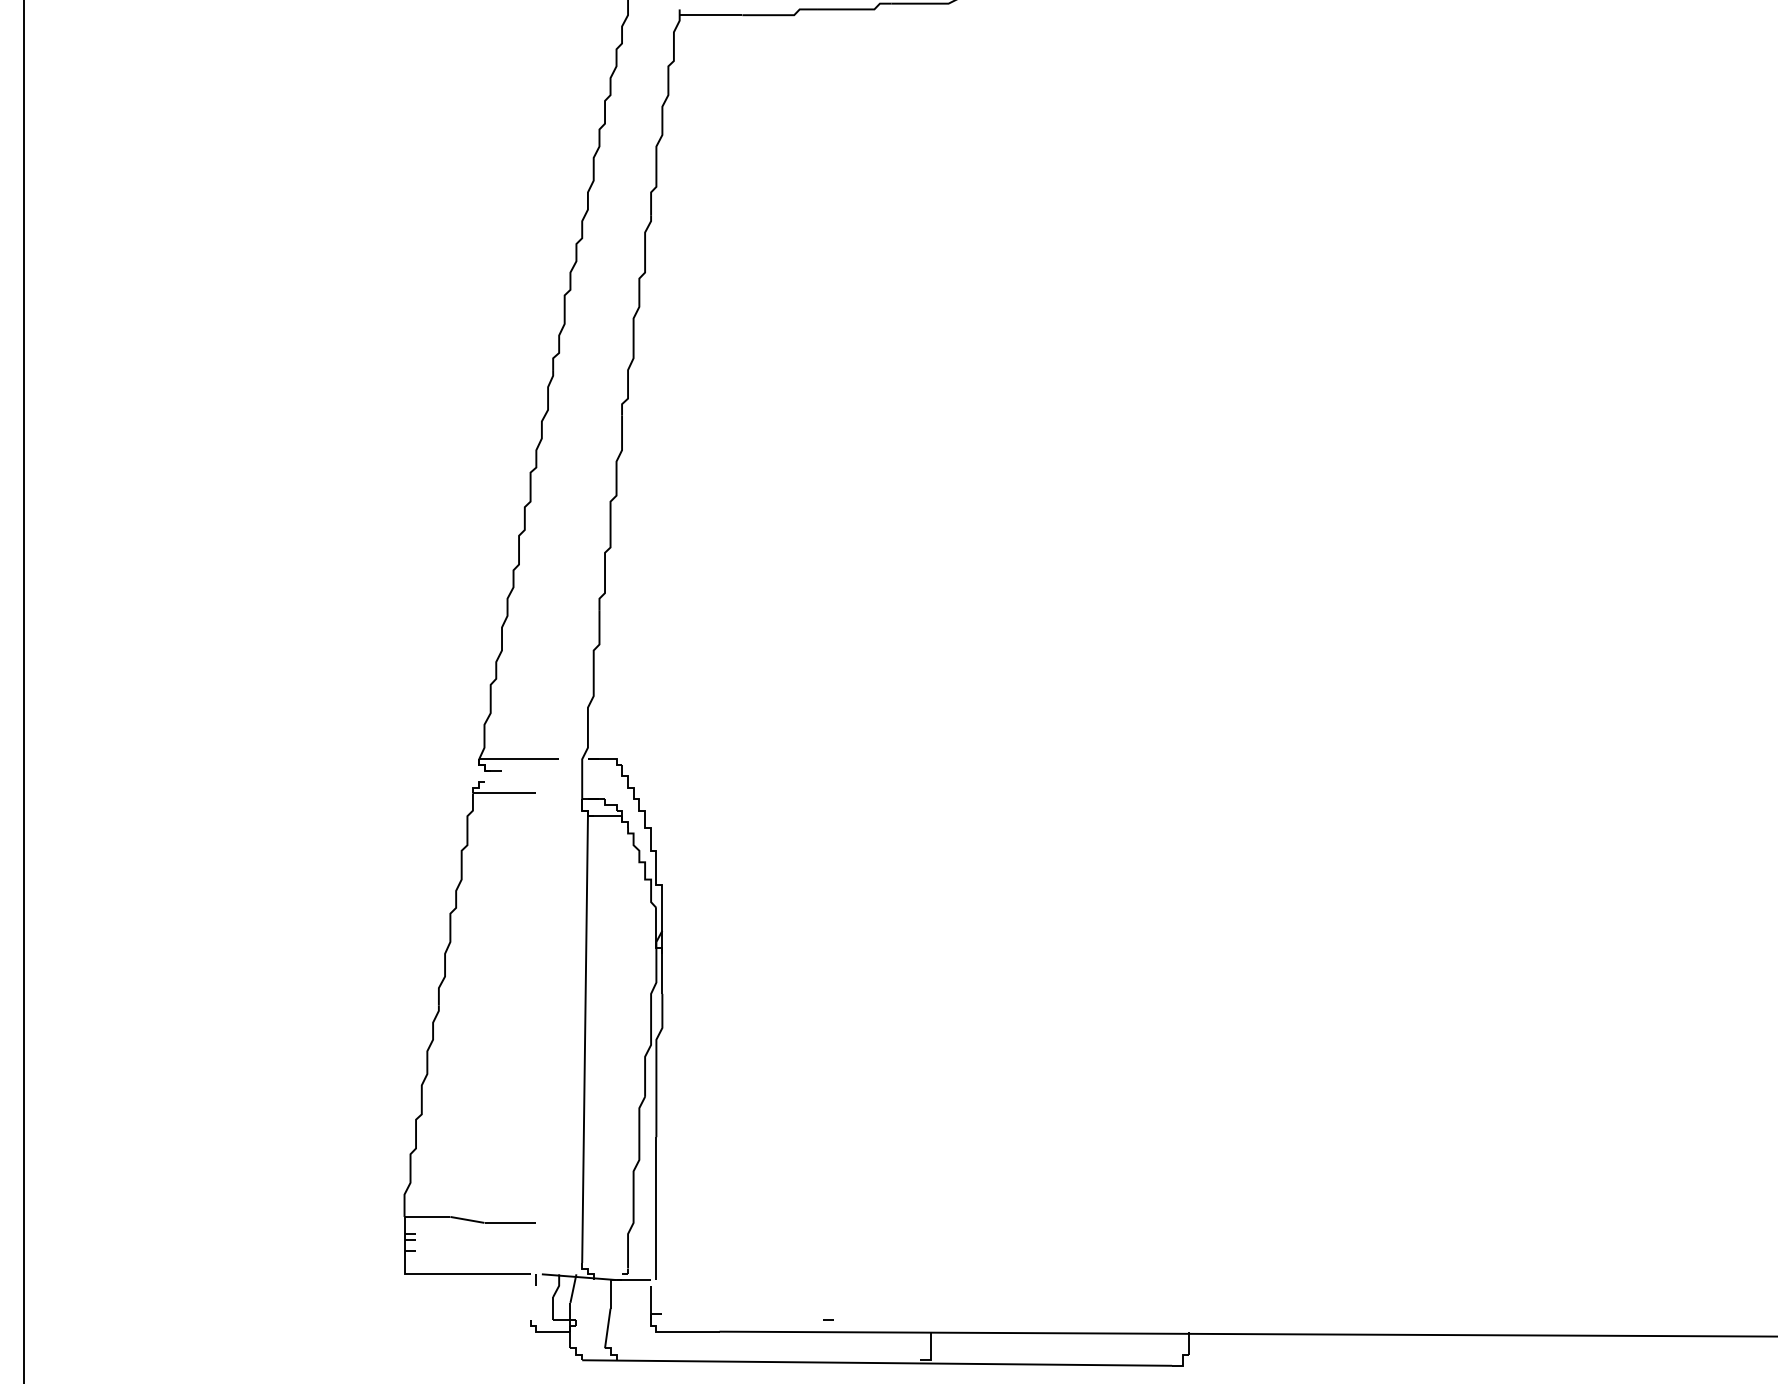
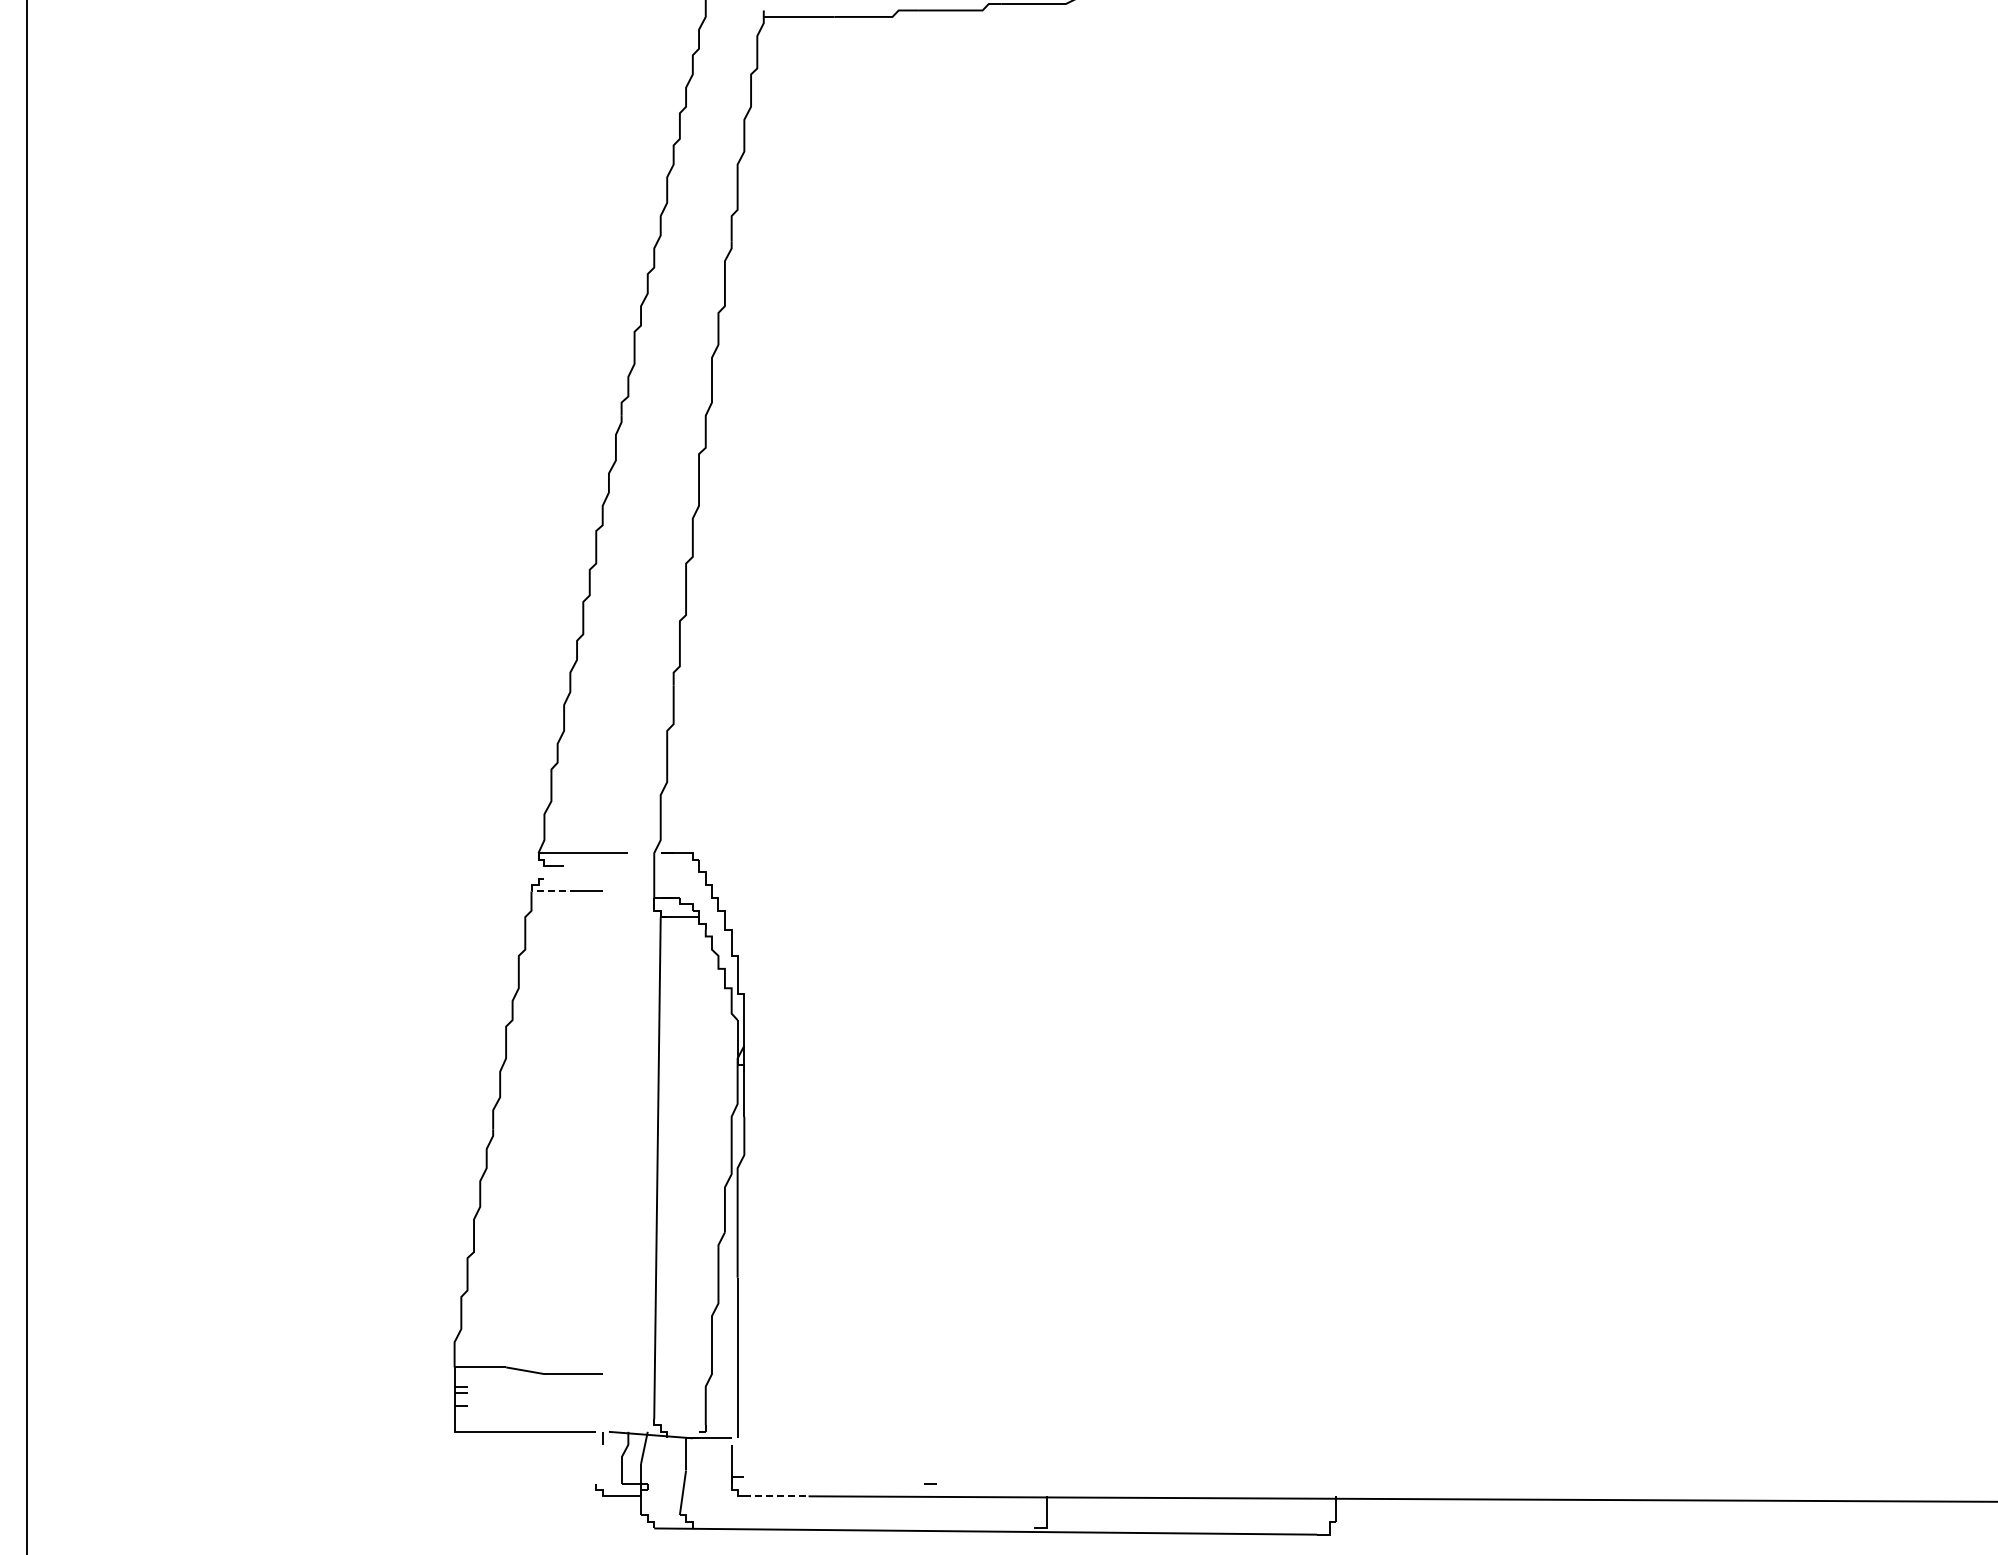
line: (493, 793) -> (554, 891), solid -> dashed
line: (690, 1331) -> (776, 1496), solid -> dashed

